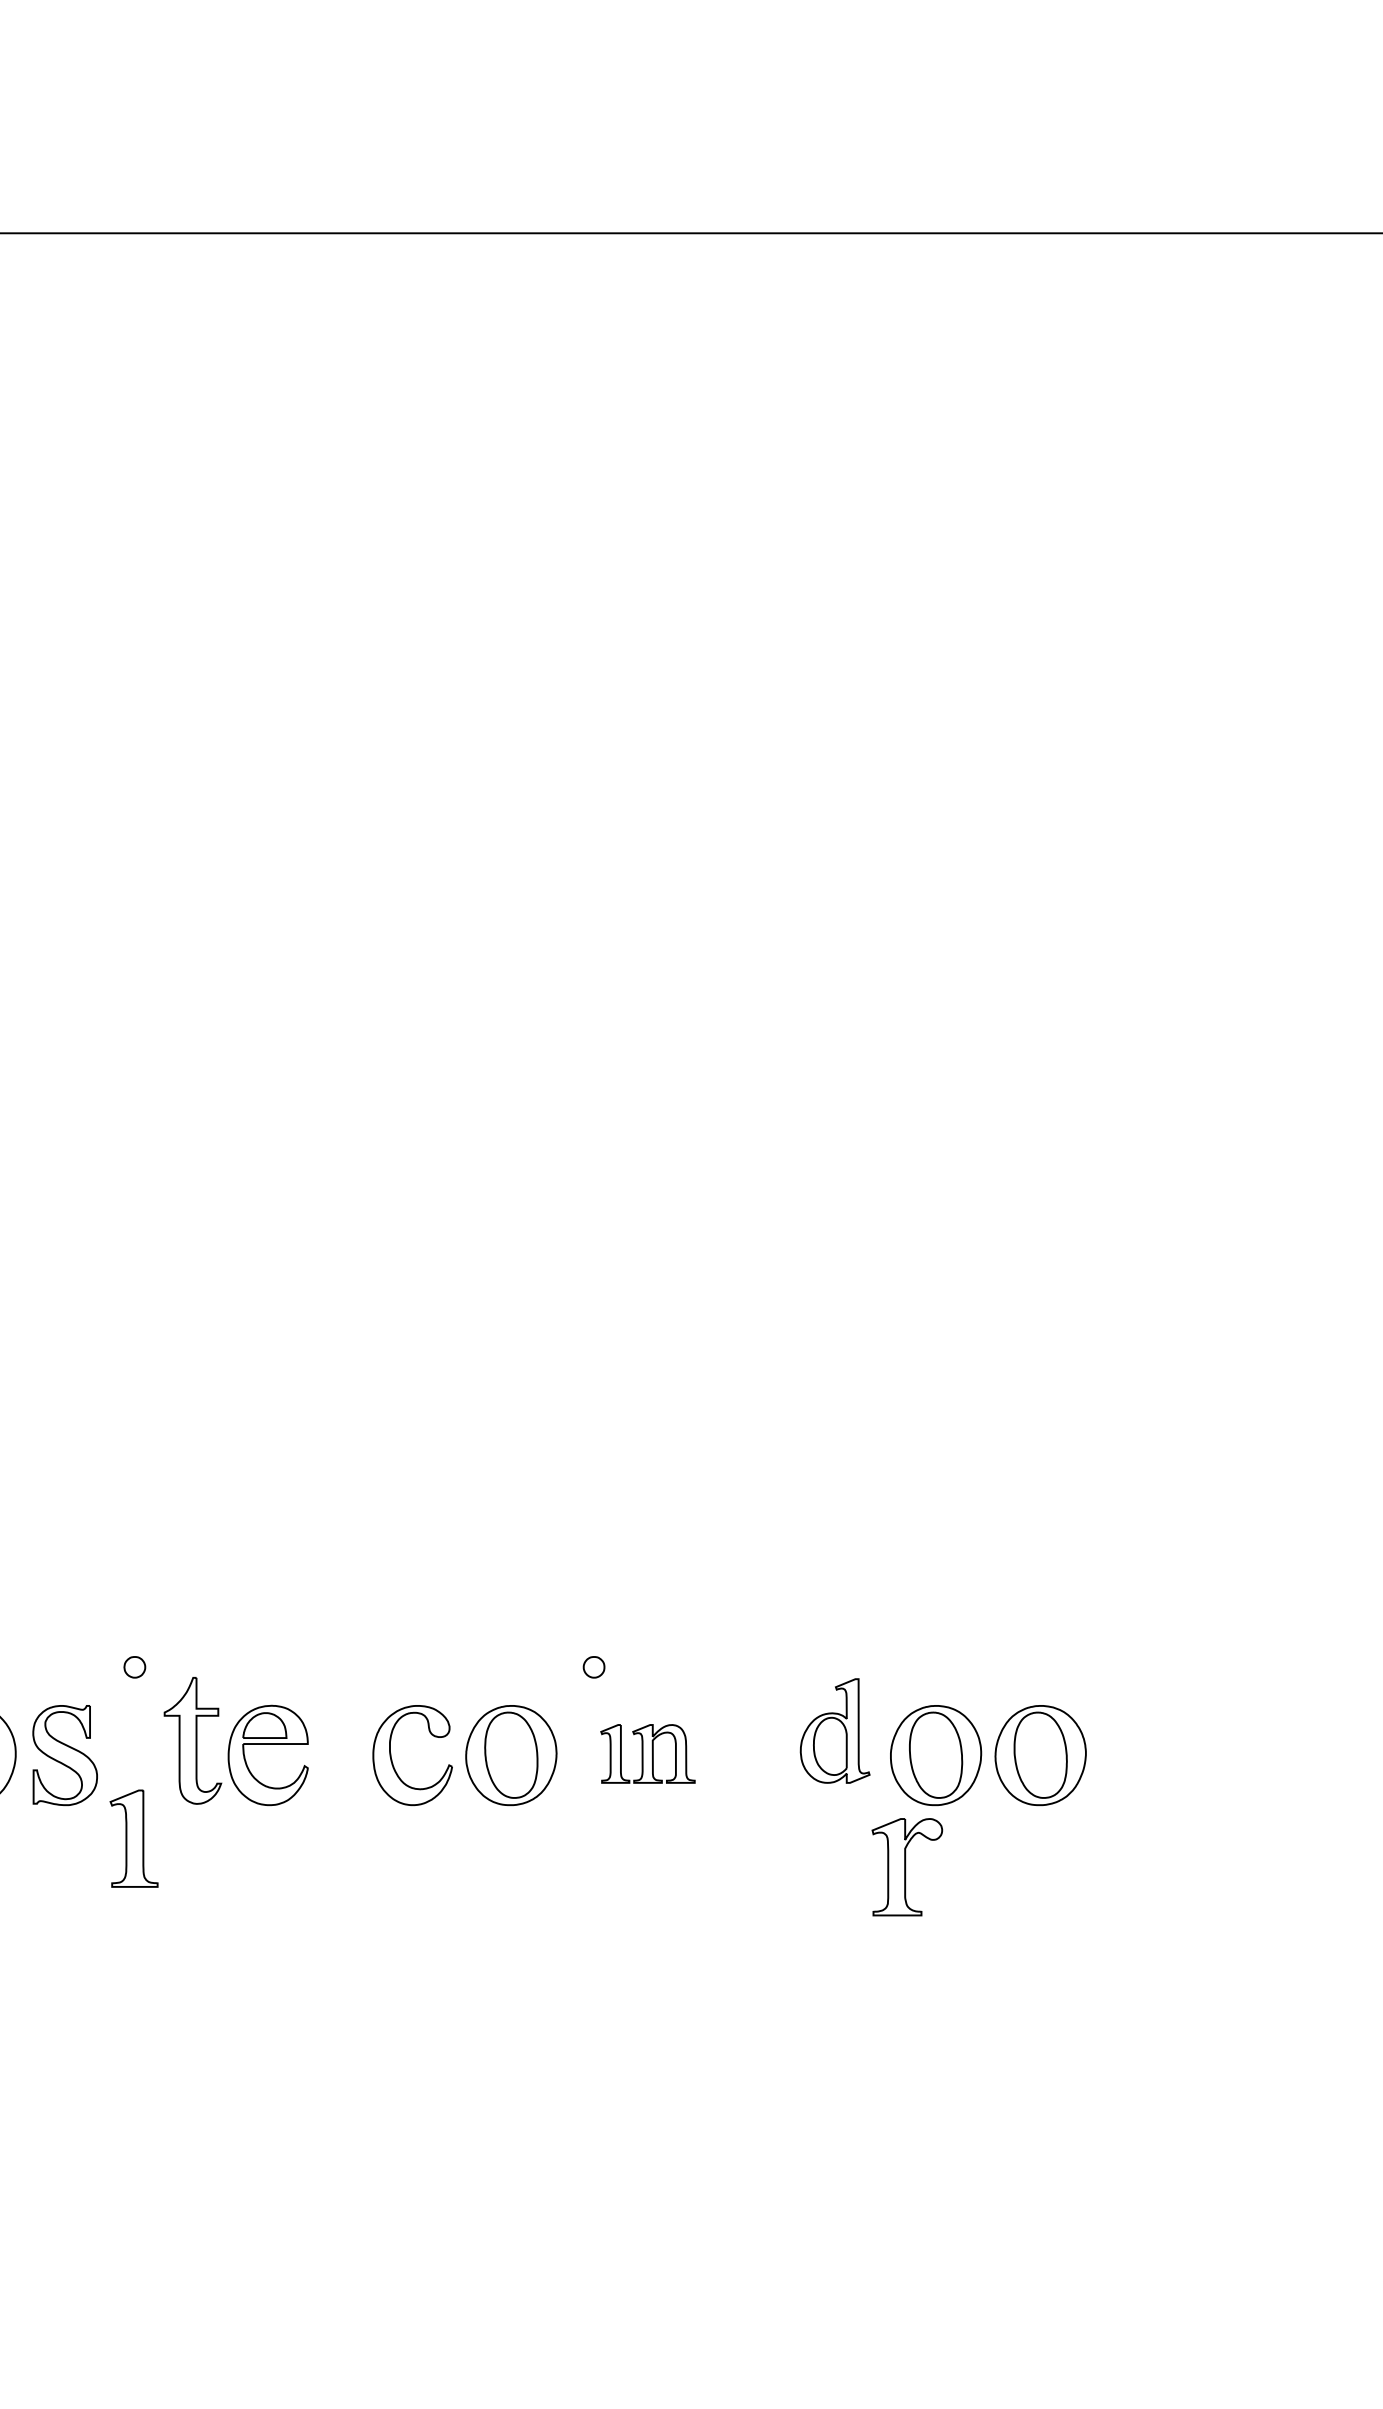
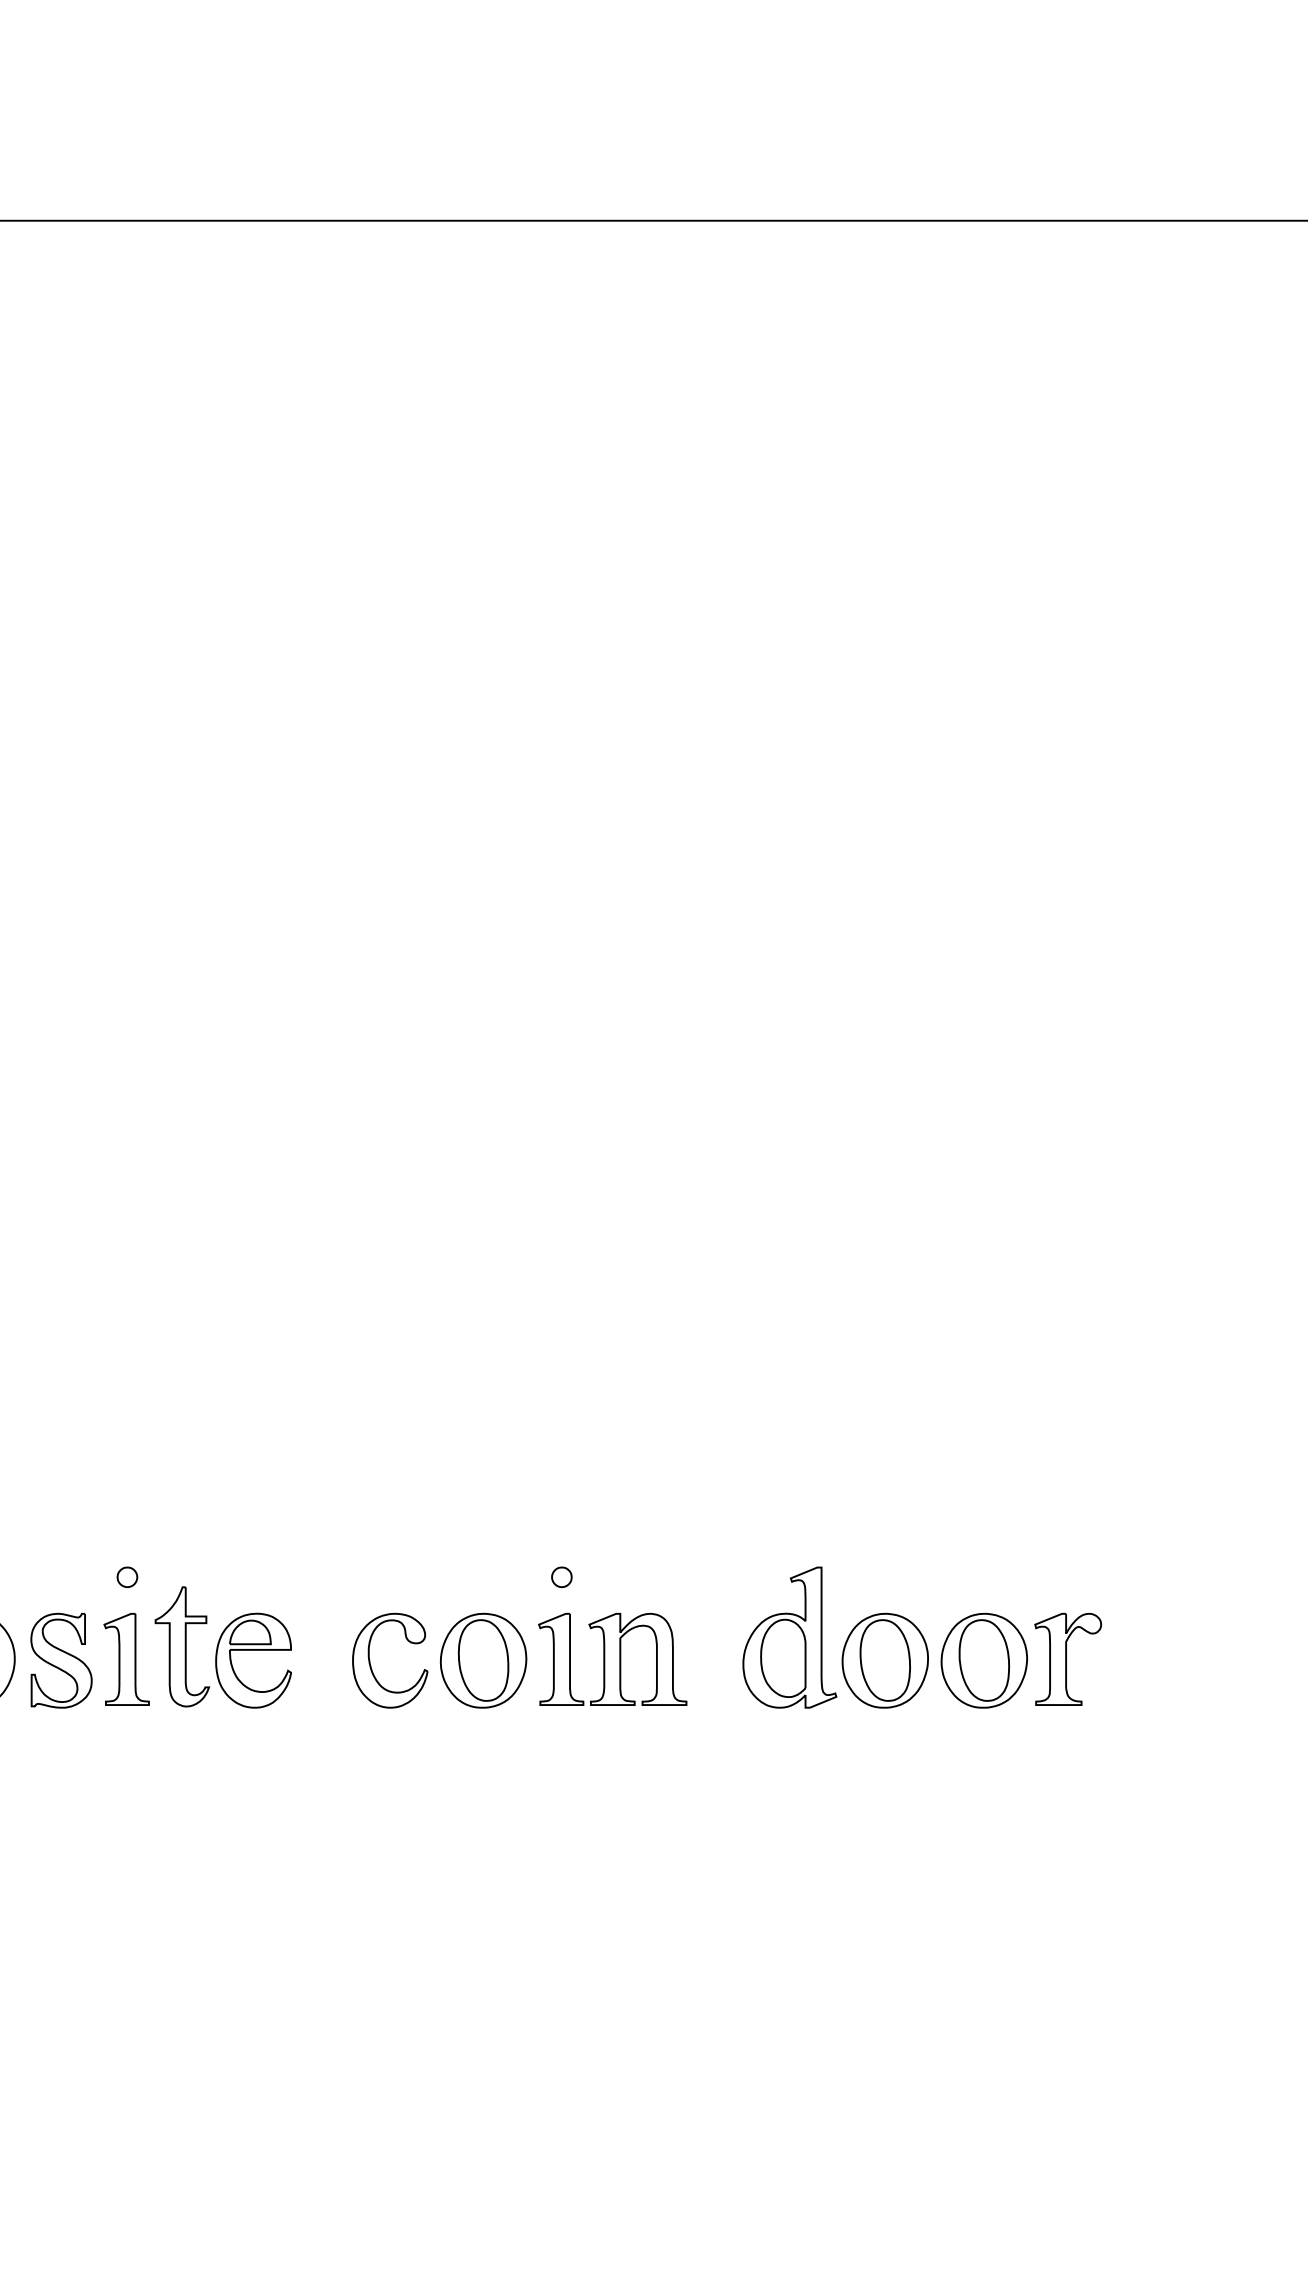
part: (834, 1730) -> (789, 1637), size x1.43
part: (647, 1753) -> (612, 1658), size x1.67
part: (133, 1837) -> (126, 1658), moved
part: (906, 1866) -> (1067, 1658), moved

